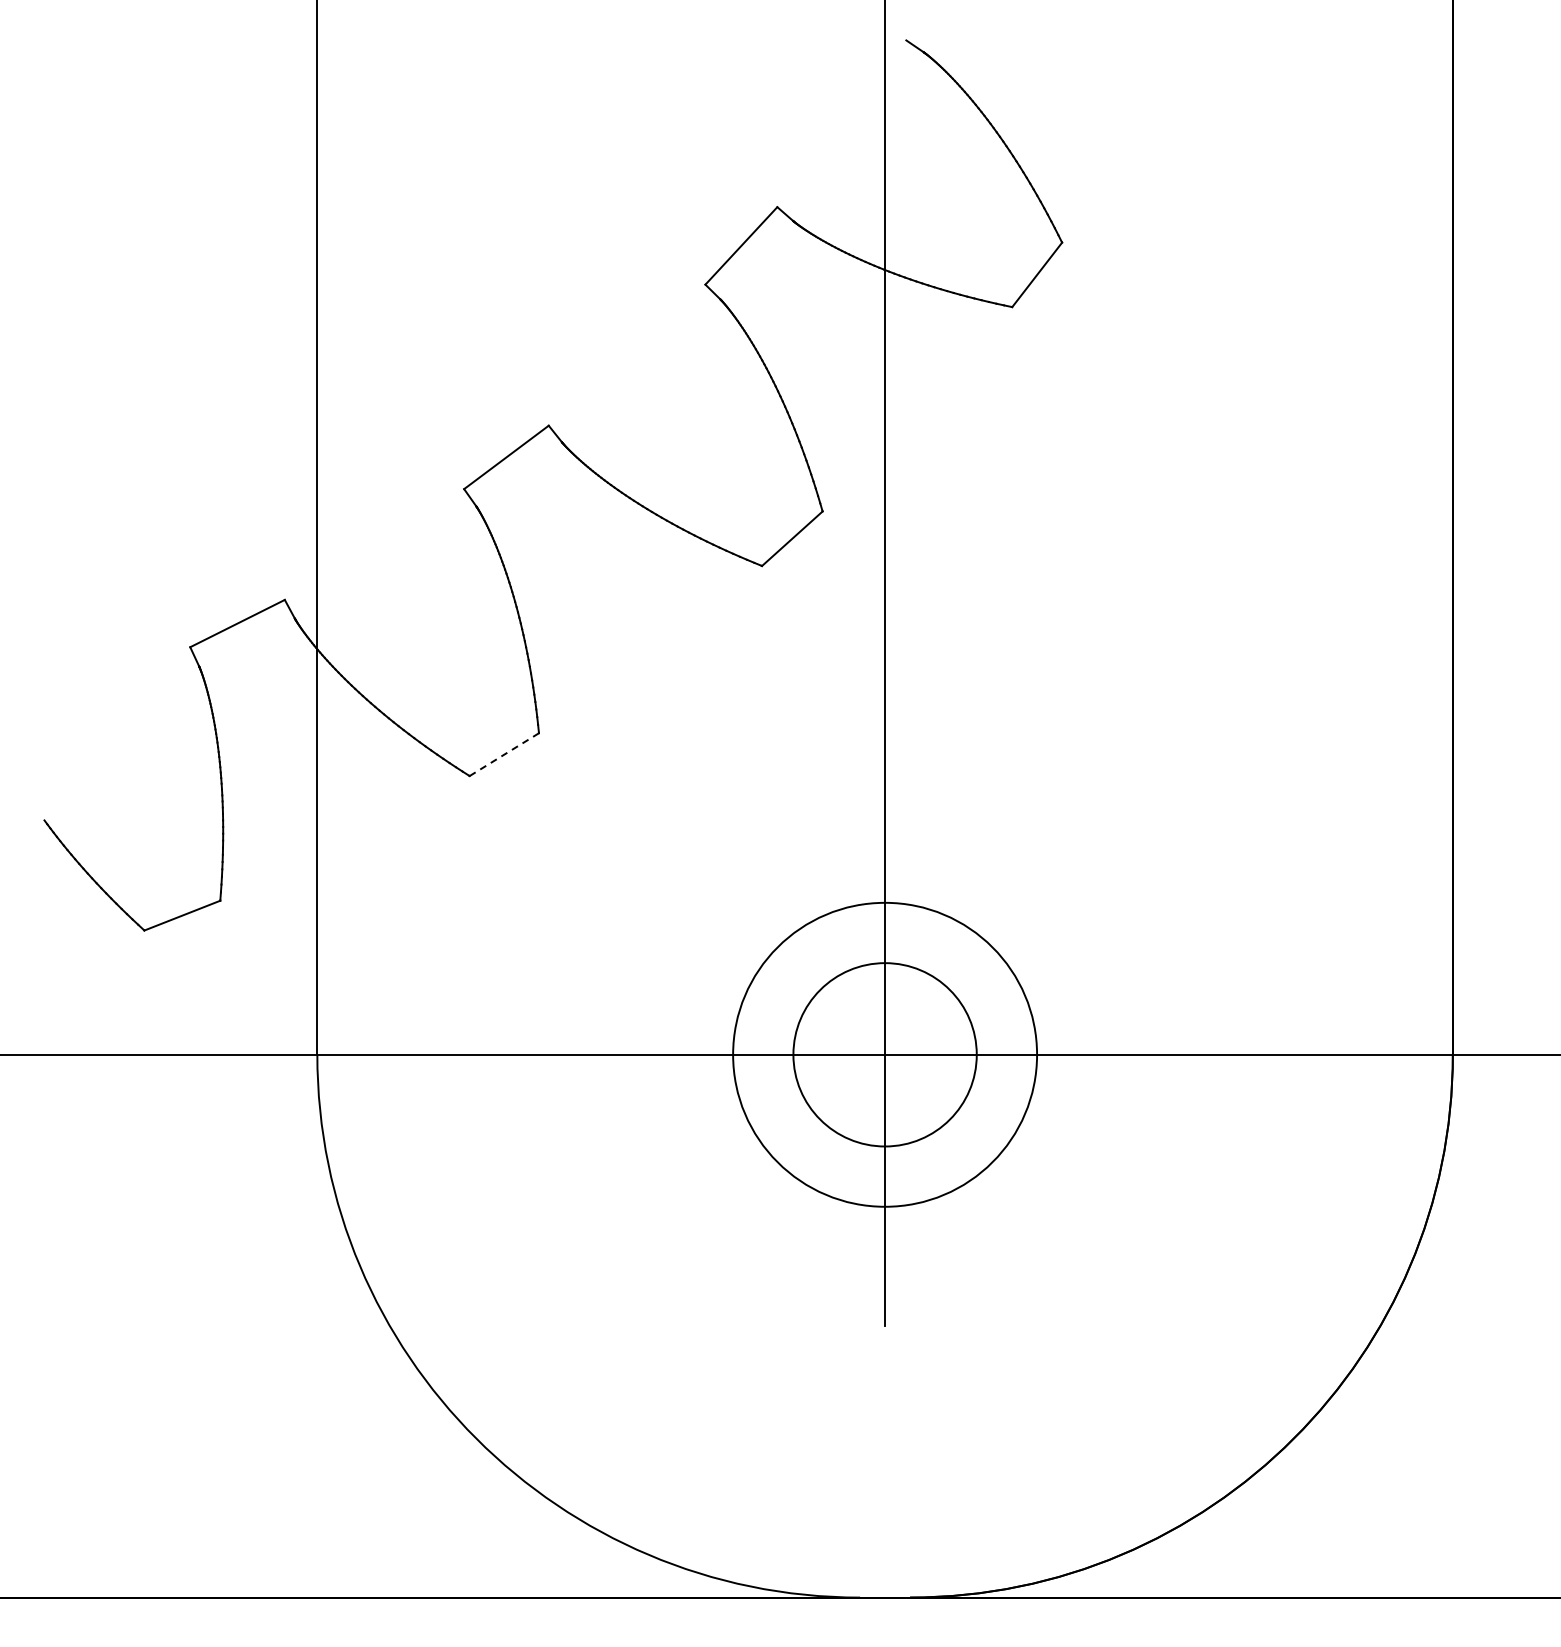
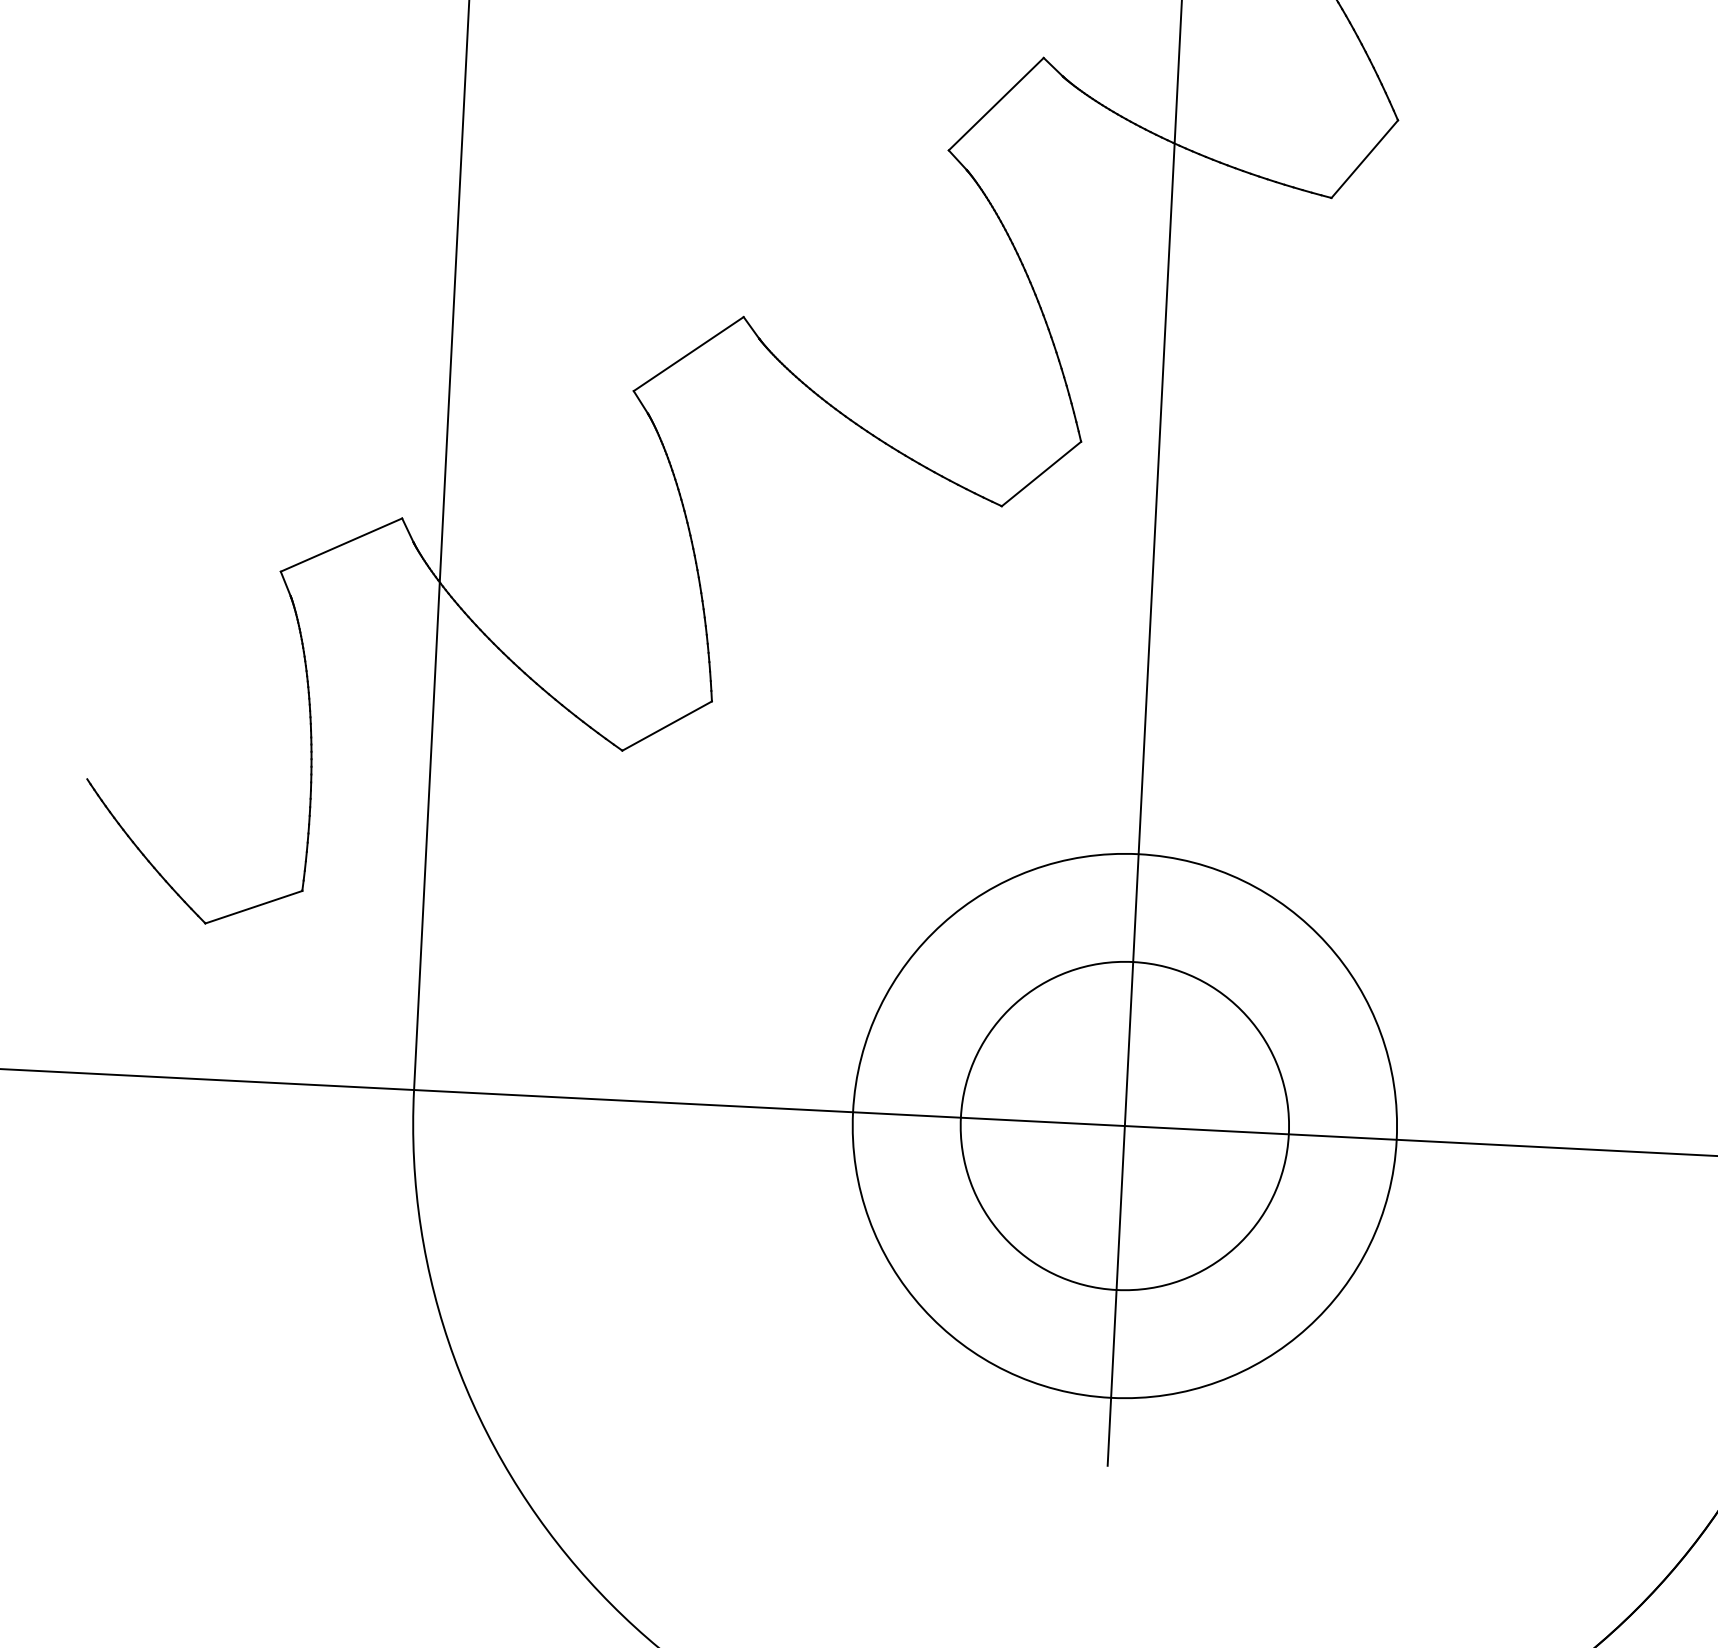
line: (504, 754) -> (667, 725), dashed -> solid
circle: (884, 1054) -> (1124, 1125), size x1.43
circle: (885, 1054) -> (1125, 1125), size x1.43

